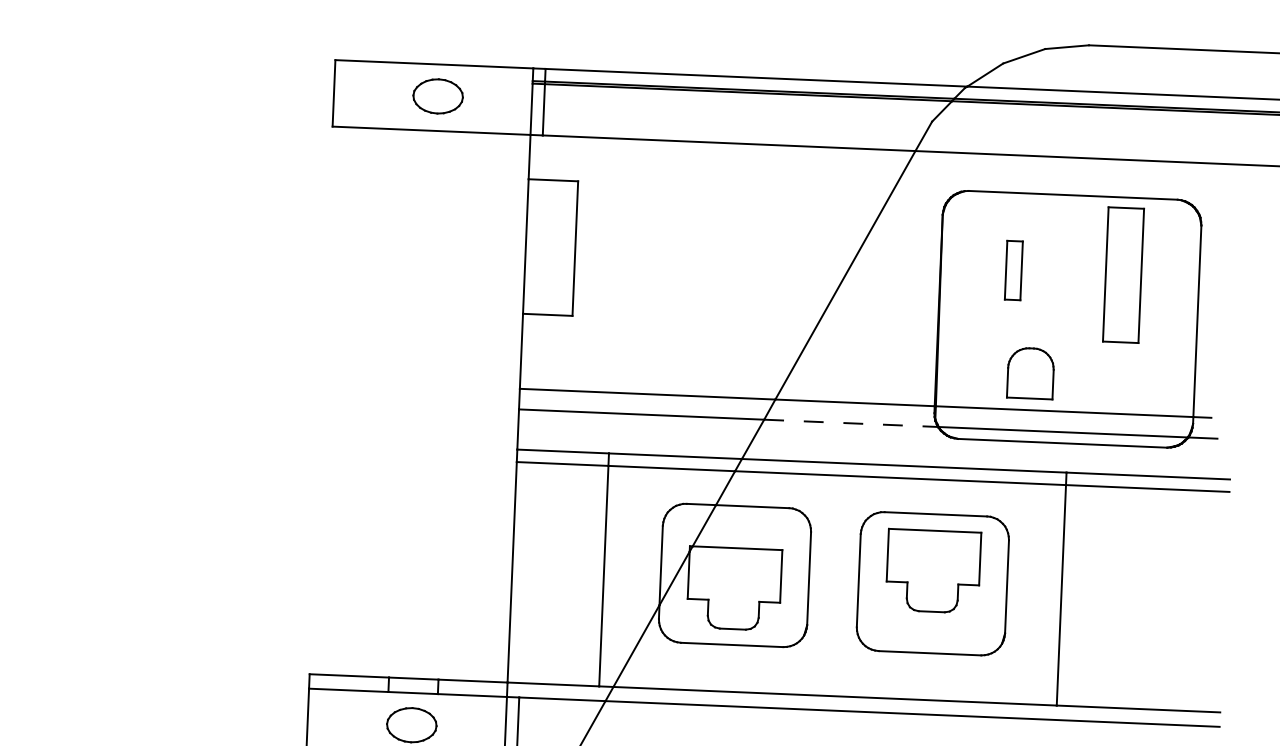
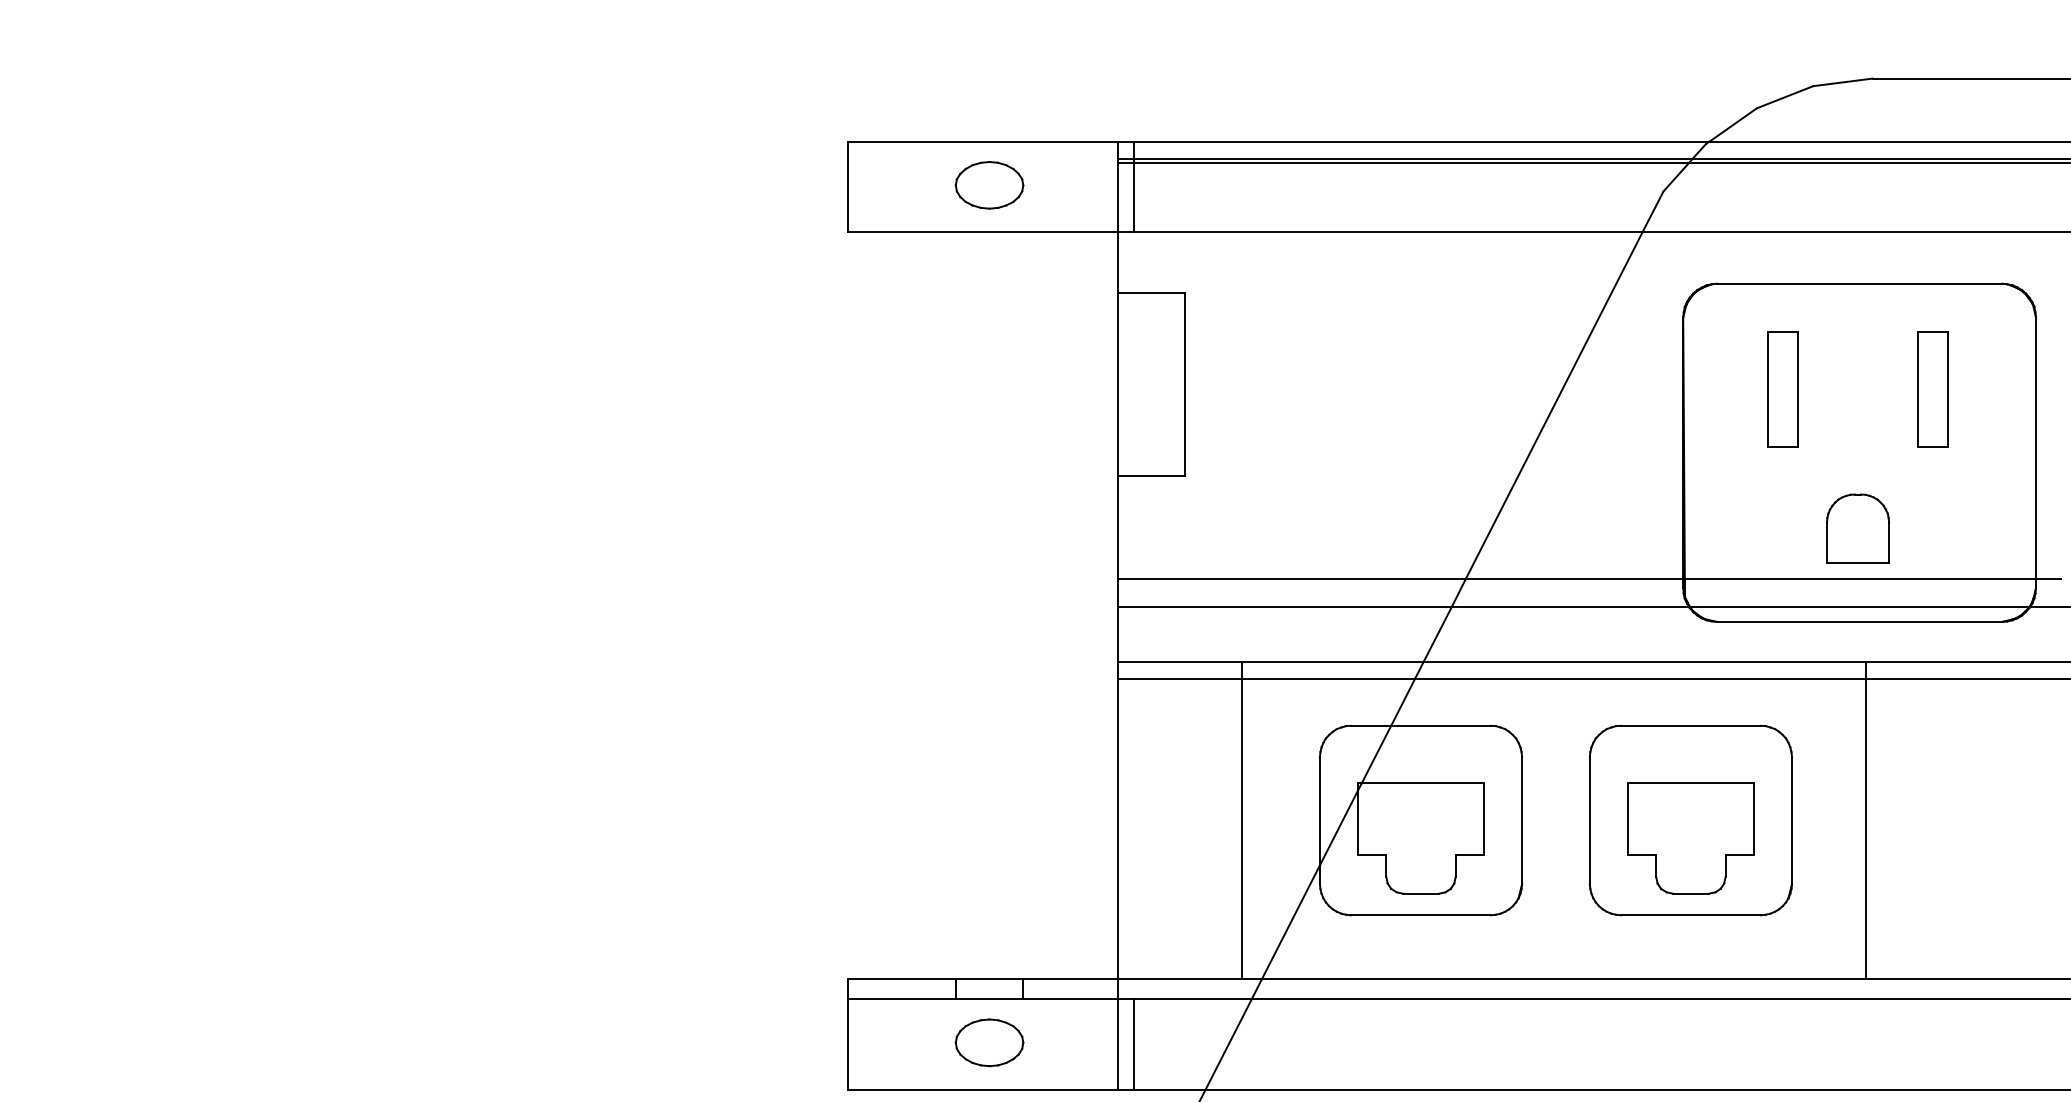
part: (1013, 270) -> (1782, 389), size x1.43
part: (1123, 275) -> (1932, 389), size x0.62
part: (1031, 373) -> (1858, 528), moved
line: (851, 423) -> (1570, 606), dashed -> solid
part: (933, 571) -> (1690, 838), moved

